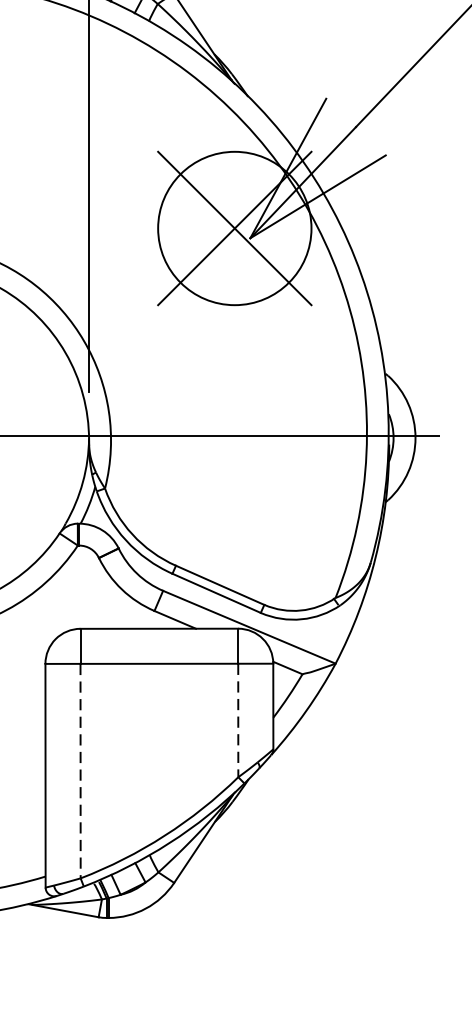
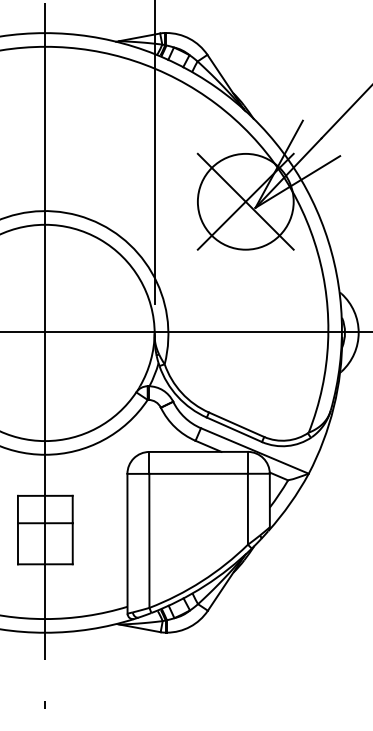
line: (237, 720) -> (247, 509), dashed -> solid
line: (80, 772) -> (149, 541), dashed -> solid

